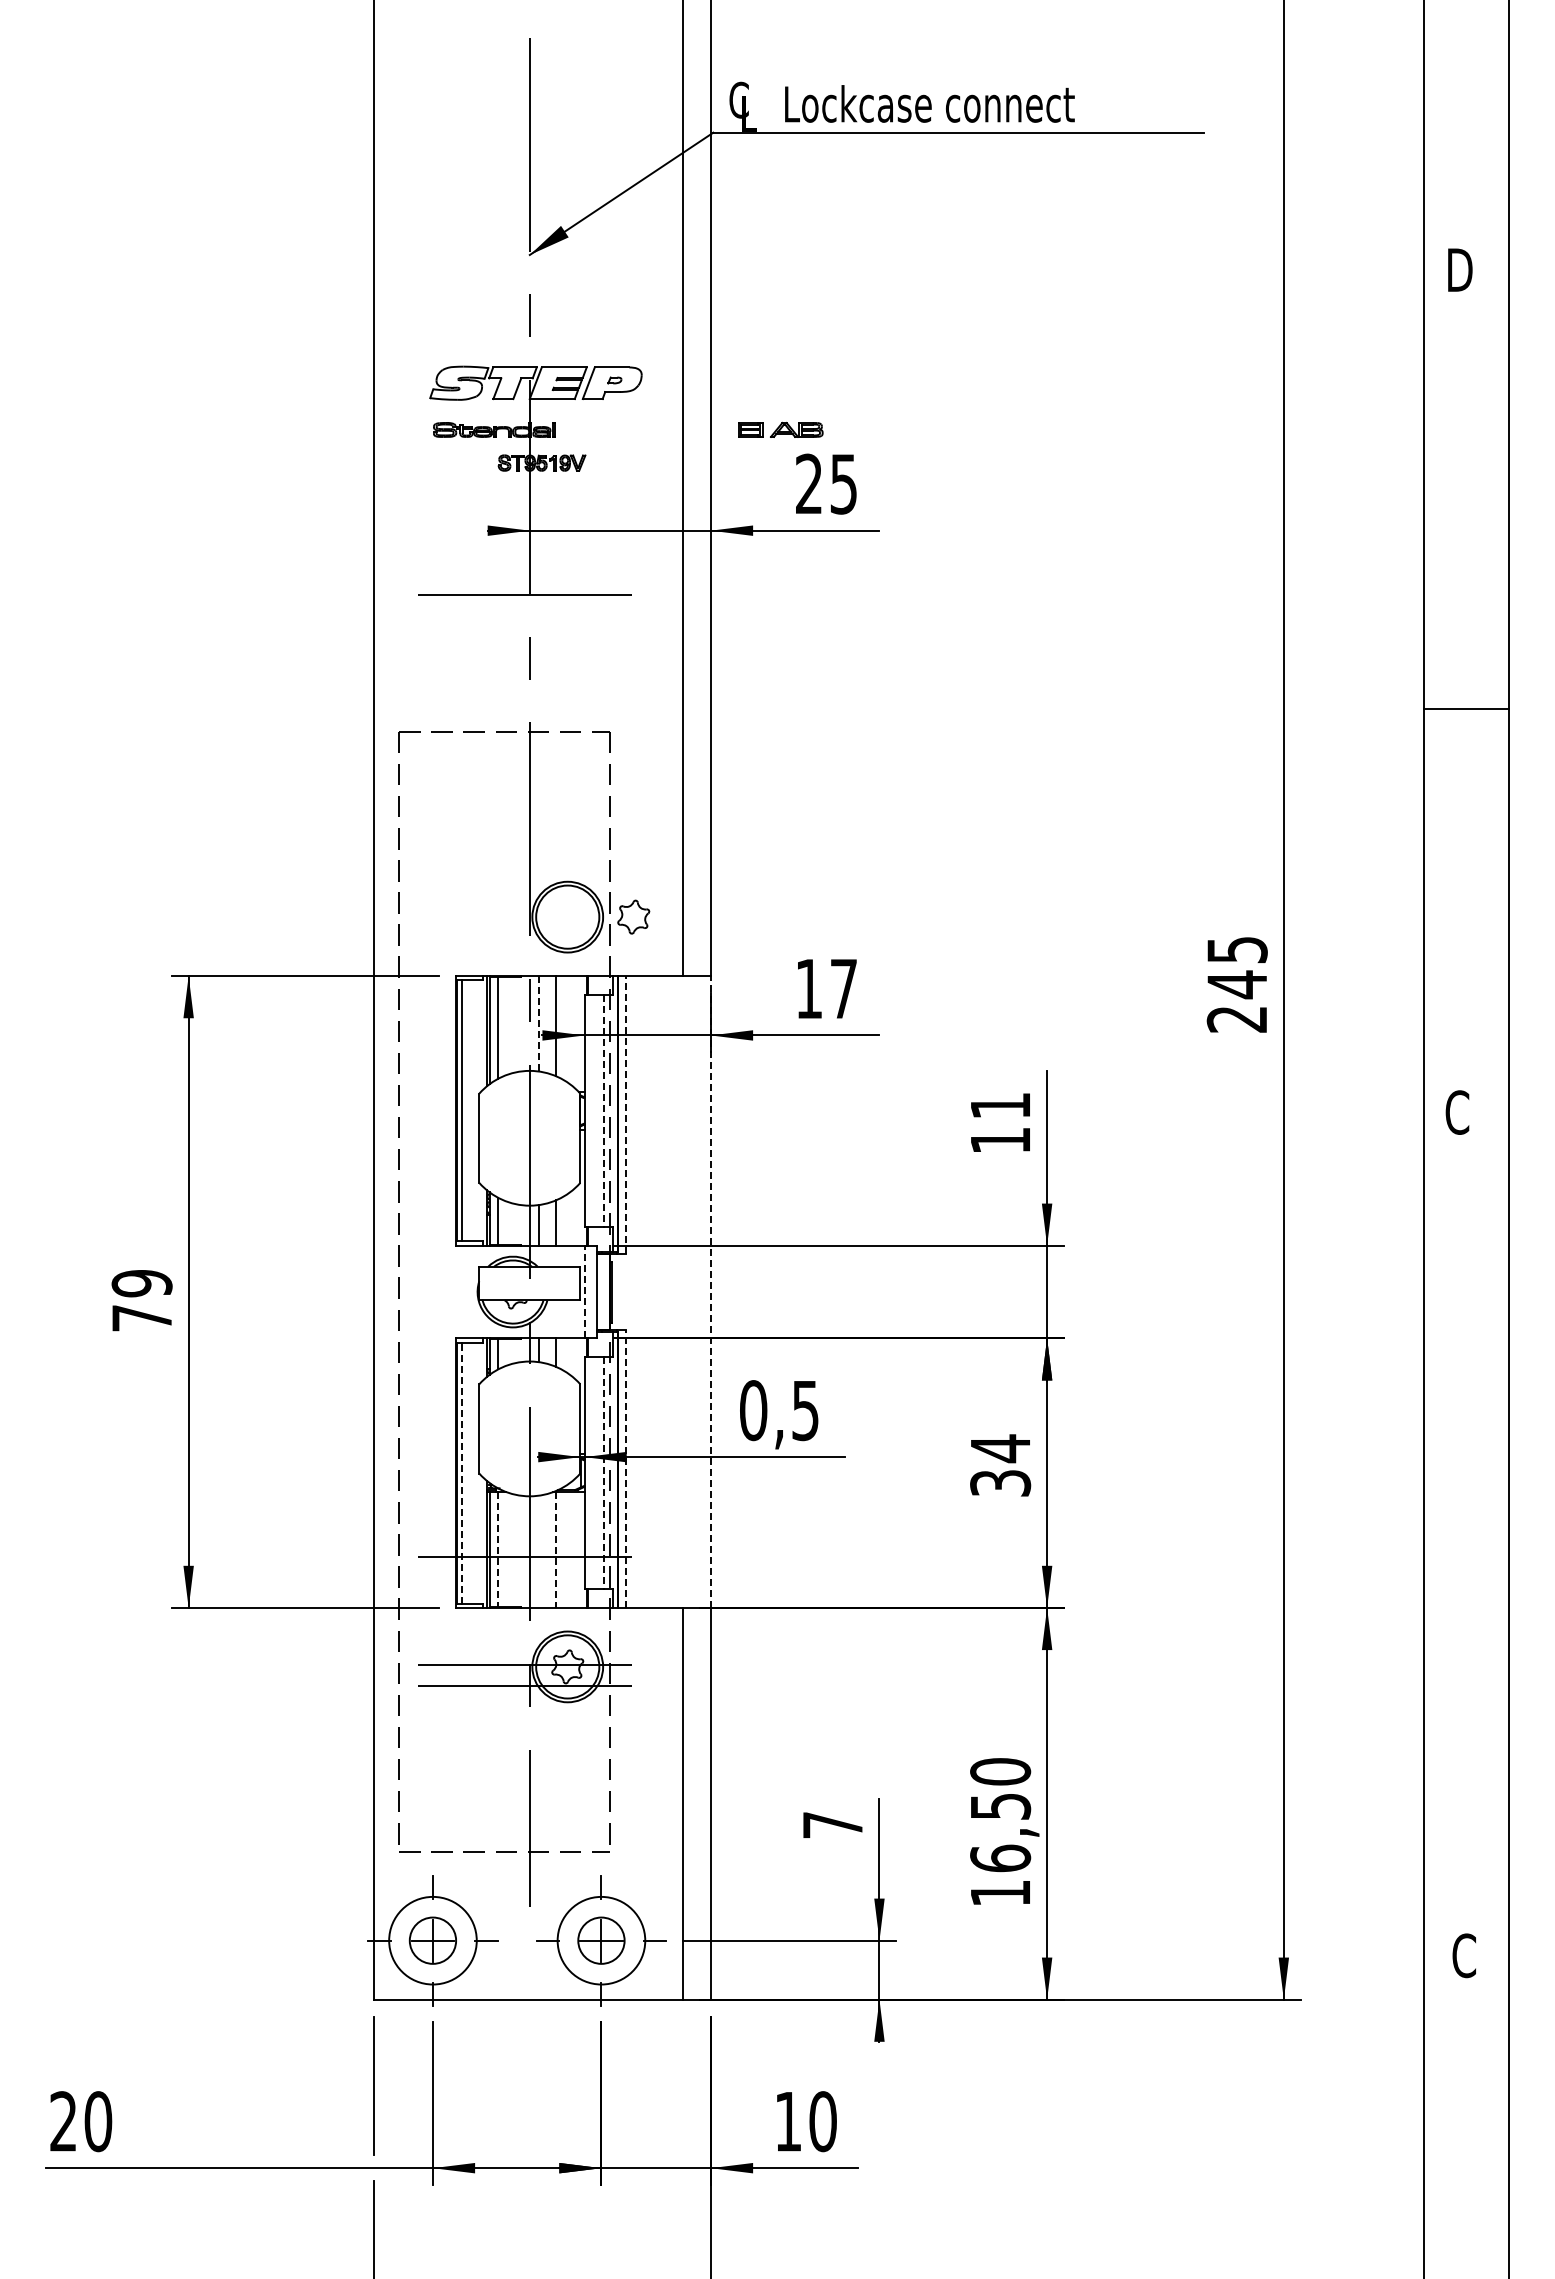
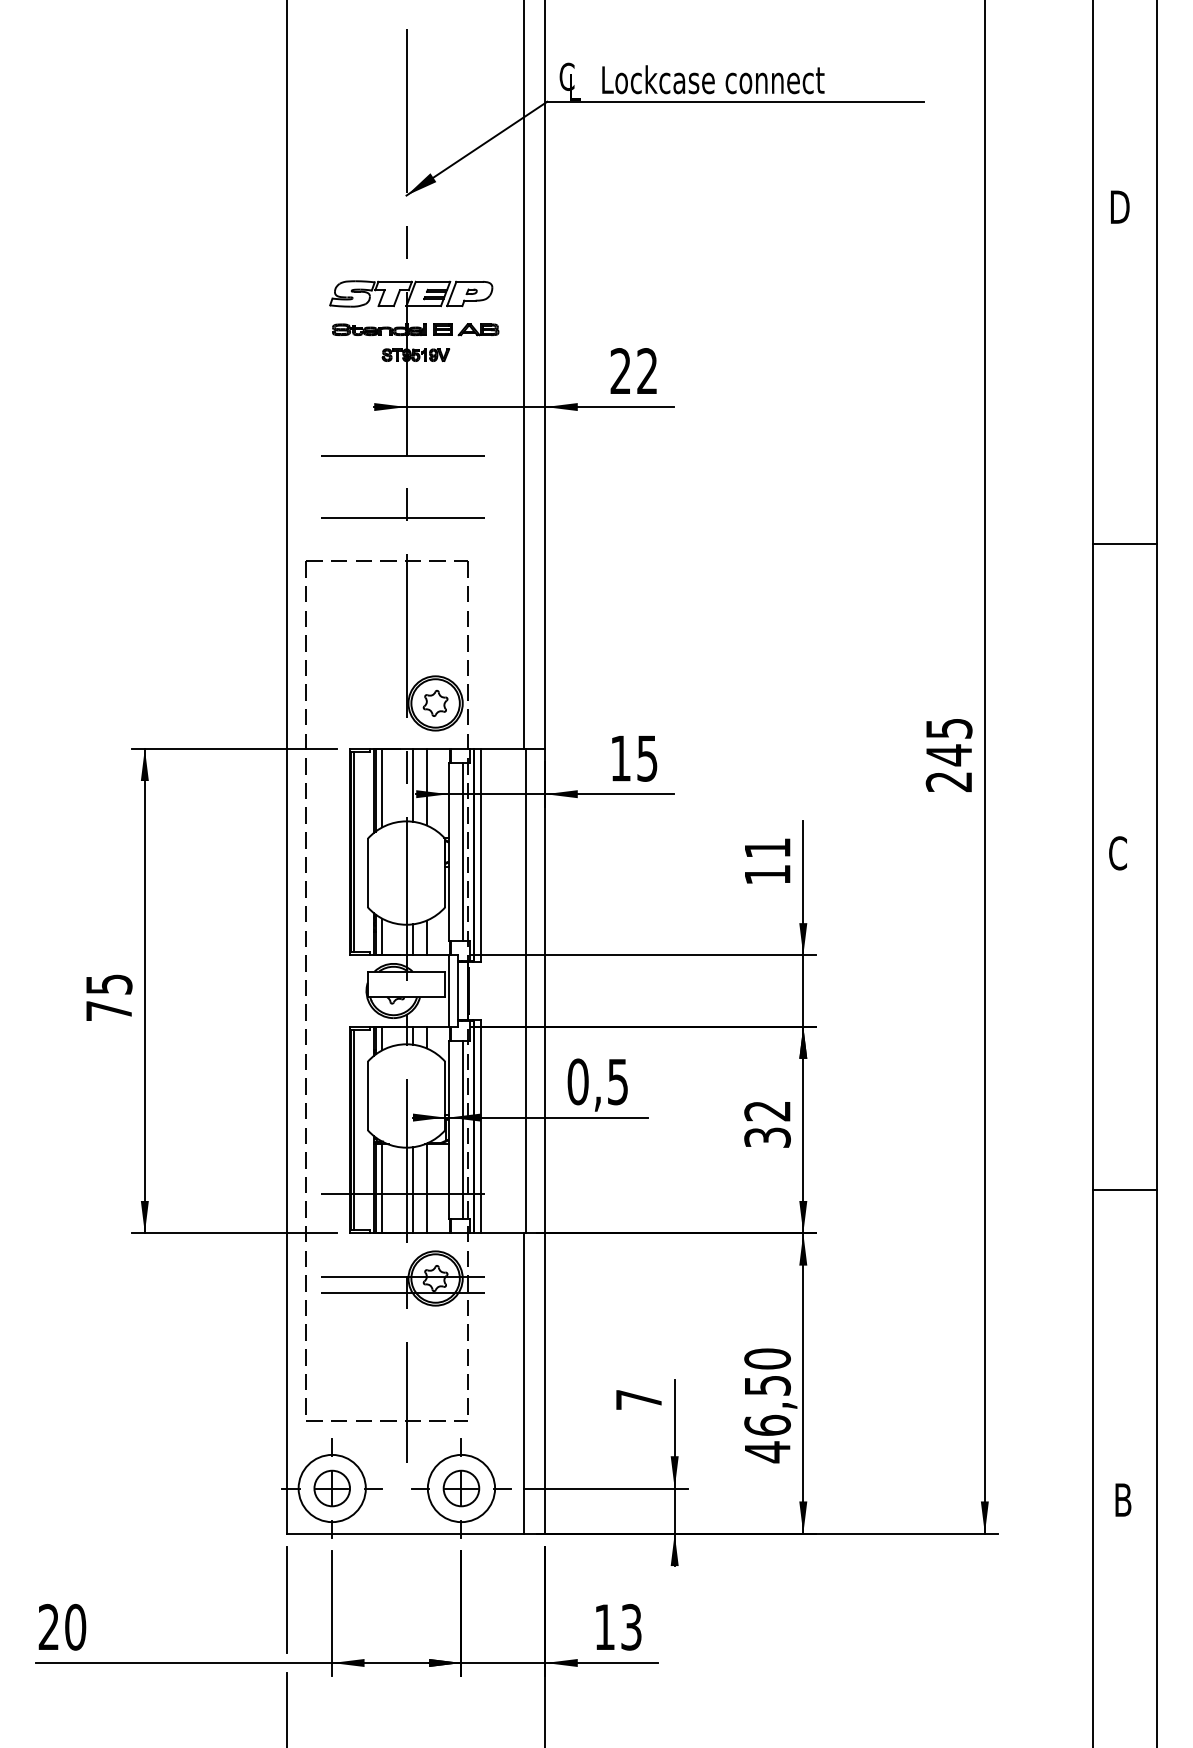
part: (780, 429) -> (466, 329), moved
text: (843, 483) -> (647, 370), 25 -> 22
line: (529, 674) -> (406, 517), added
part: (633, 916) -> (435, 702), moved
text: (843, 989) -> (647, 758), 17 -> 15
line: (538, 1023) -> (413, 785), dashed -> solid
line: (603, 1111) -> (463, 852), dashed -> solid
line: (626, 1114) -> (480, 854), dashed -> solid
text: (141, 1283) -> (108, 984), 79 -> 75
line: (584, 1291) -> (448, 990), dashed -> solid
line: (685, 1291) -> (525, 990), added
line: (710, 1292) -> (545, 991), dashed -> solid
text: (999, 1448) -> (766, 1111), 34 -> 32
line: (626, 1469) -> (480, 1127), dashed -> solid
line: (461, 1473) -> (354, 1130), dashed -> solid
line: (603, 1473) -> (463, 1130), dashed -> solid
line: (498, 1550) -> (382, 1189), dashed -> solid
line: (556, 1550) -> (426, 1189), dashed -> solid
line: (538, 1551) -> (413, 1190), added
line: (1466, 1551) -> (1124, 1190), added
text: (1000, 1893) -> (767, 1452), 16,50 -> 46,50
text: (1463, 1955) -> (1122, 1499), C -> B
text: (822, 2121) -> (631, 1627), 10 -> 13

